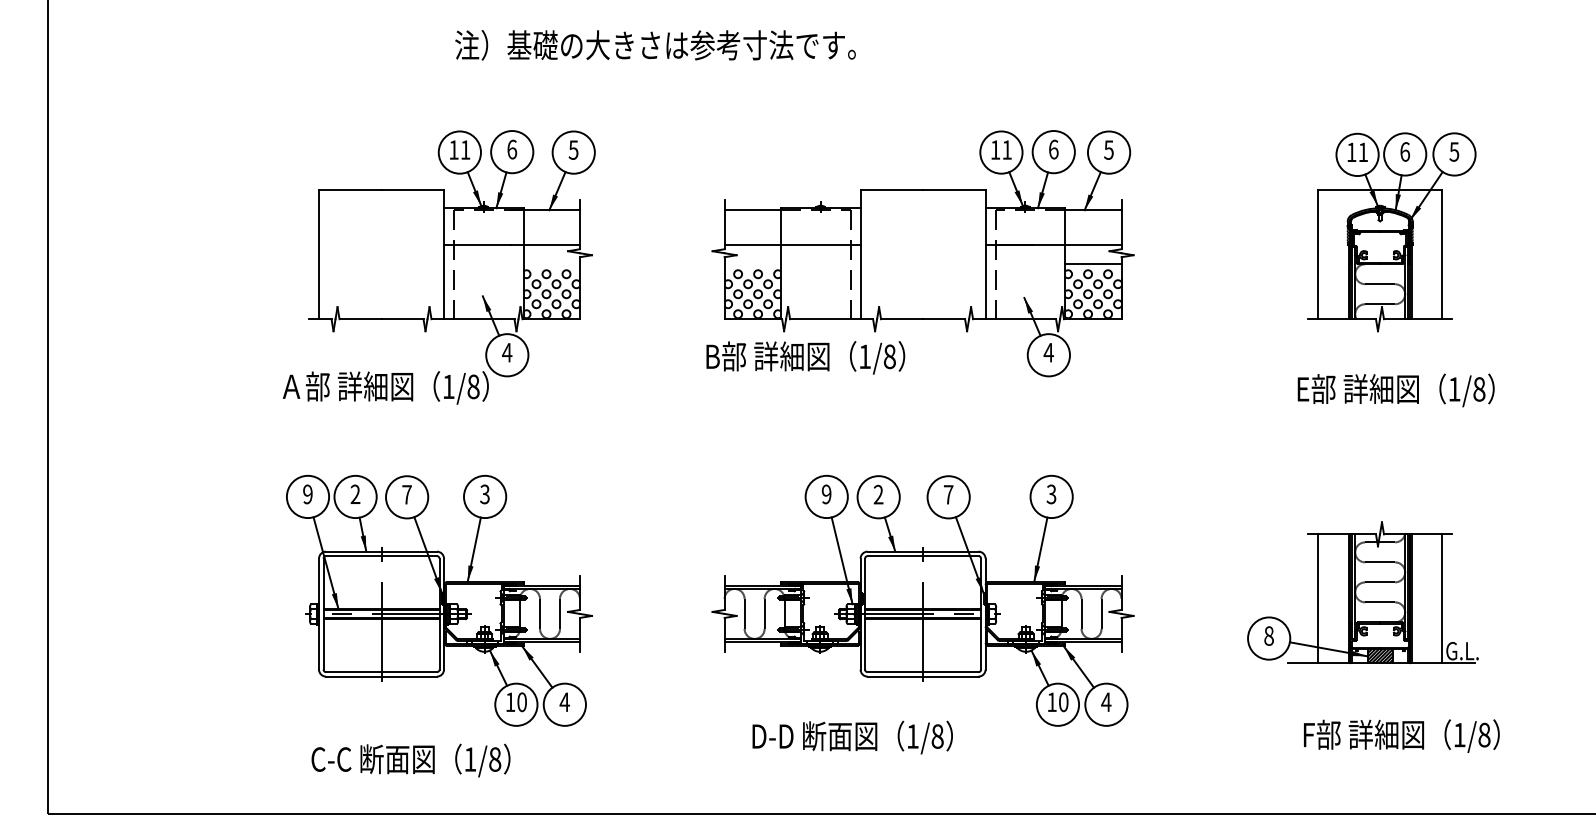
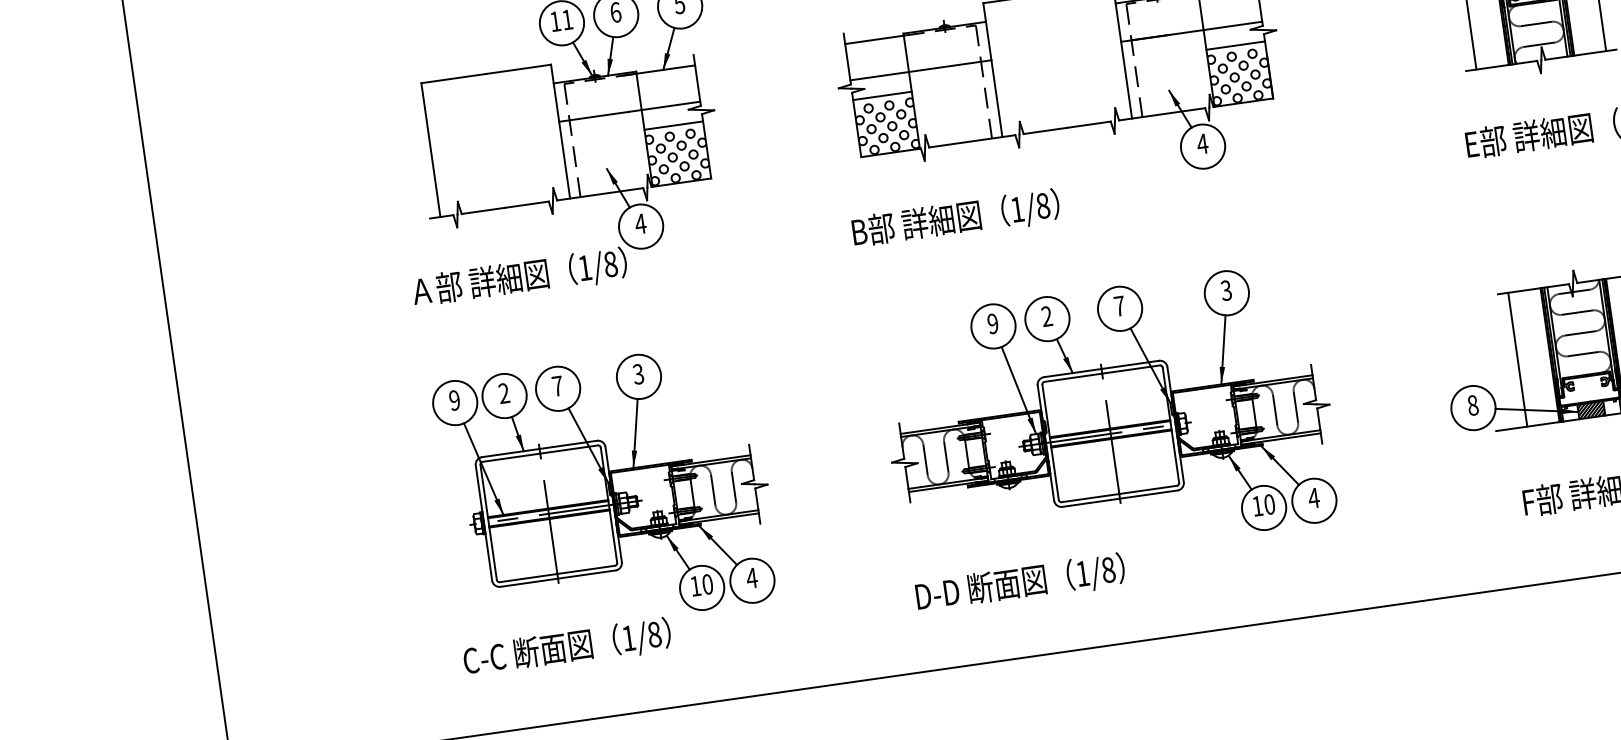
line: (551, 264) -> (673, 125), added
line: (752, 264) -> (882, 96), added
text: (805, 357) -> (955, 219), moved
text: (852, 737) -> (1020, 583), moved
text: (410, 760) -> (566, 648), moved

